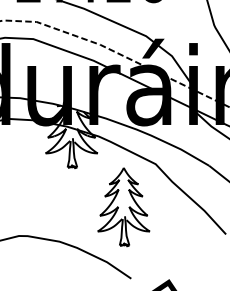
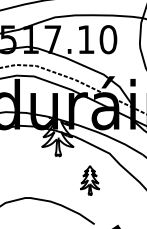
part: (122, 207) -> (89, 180), size x0.6

